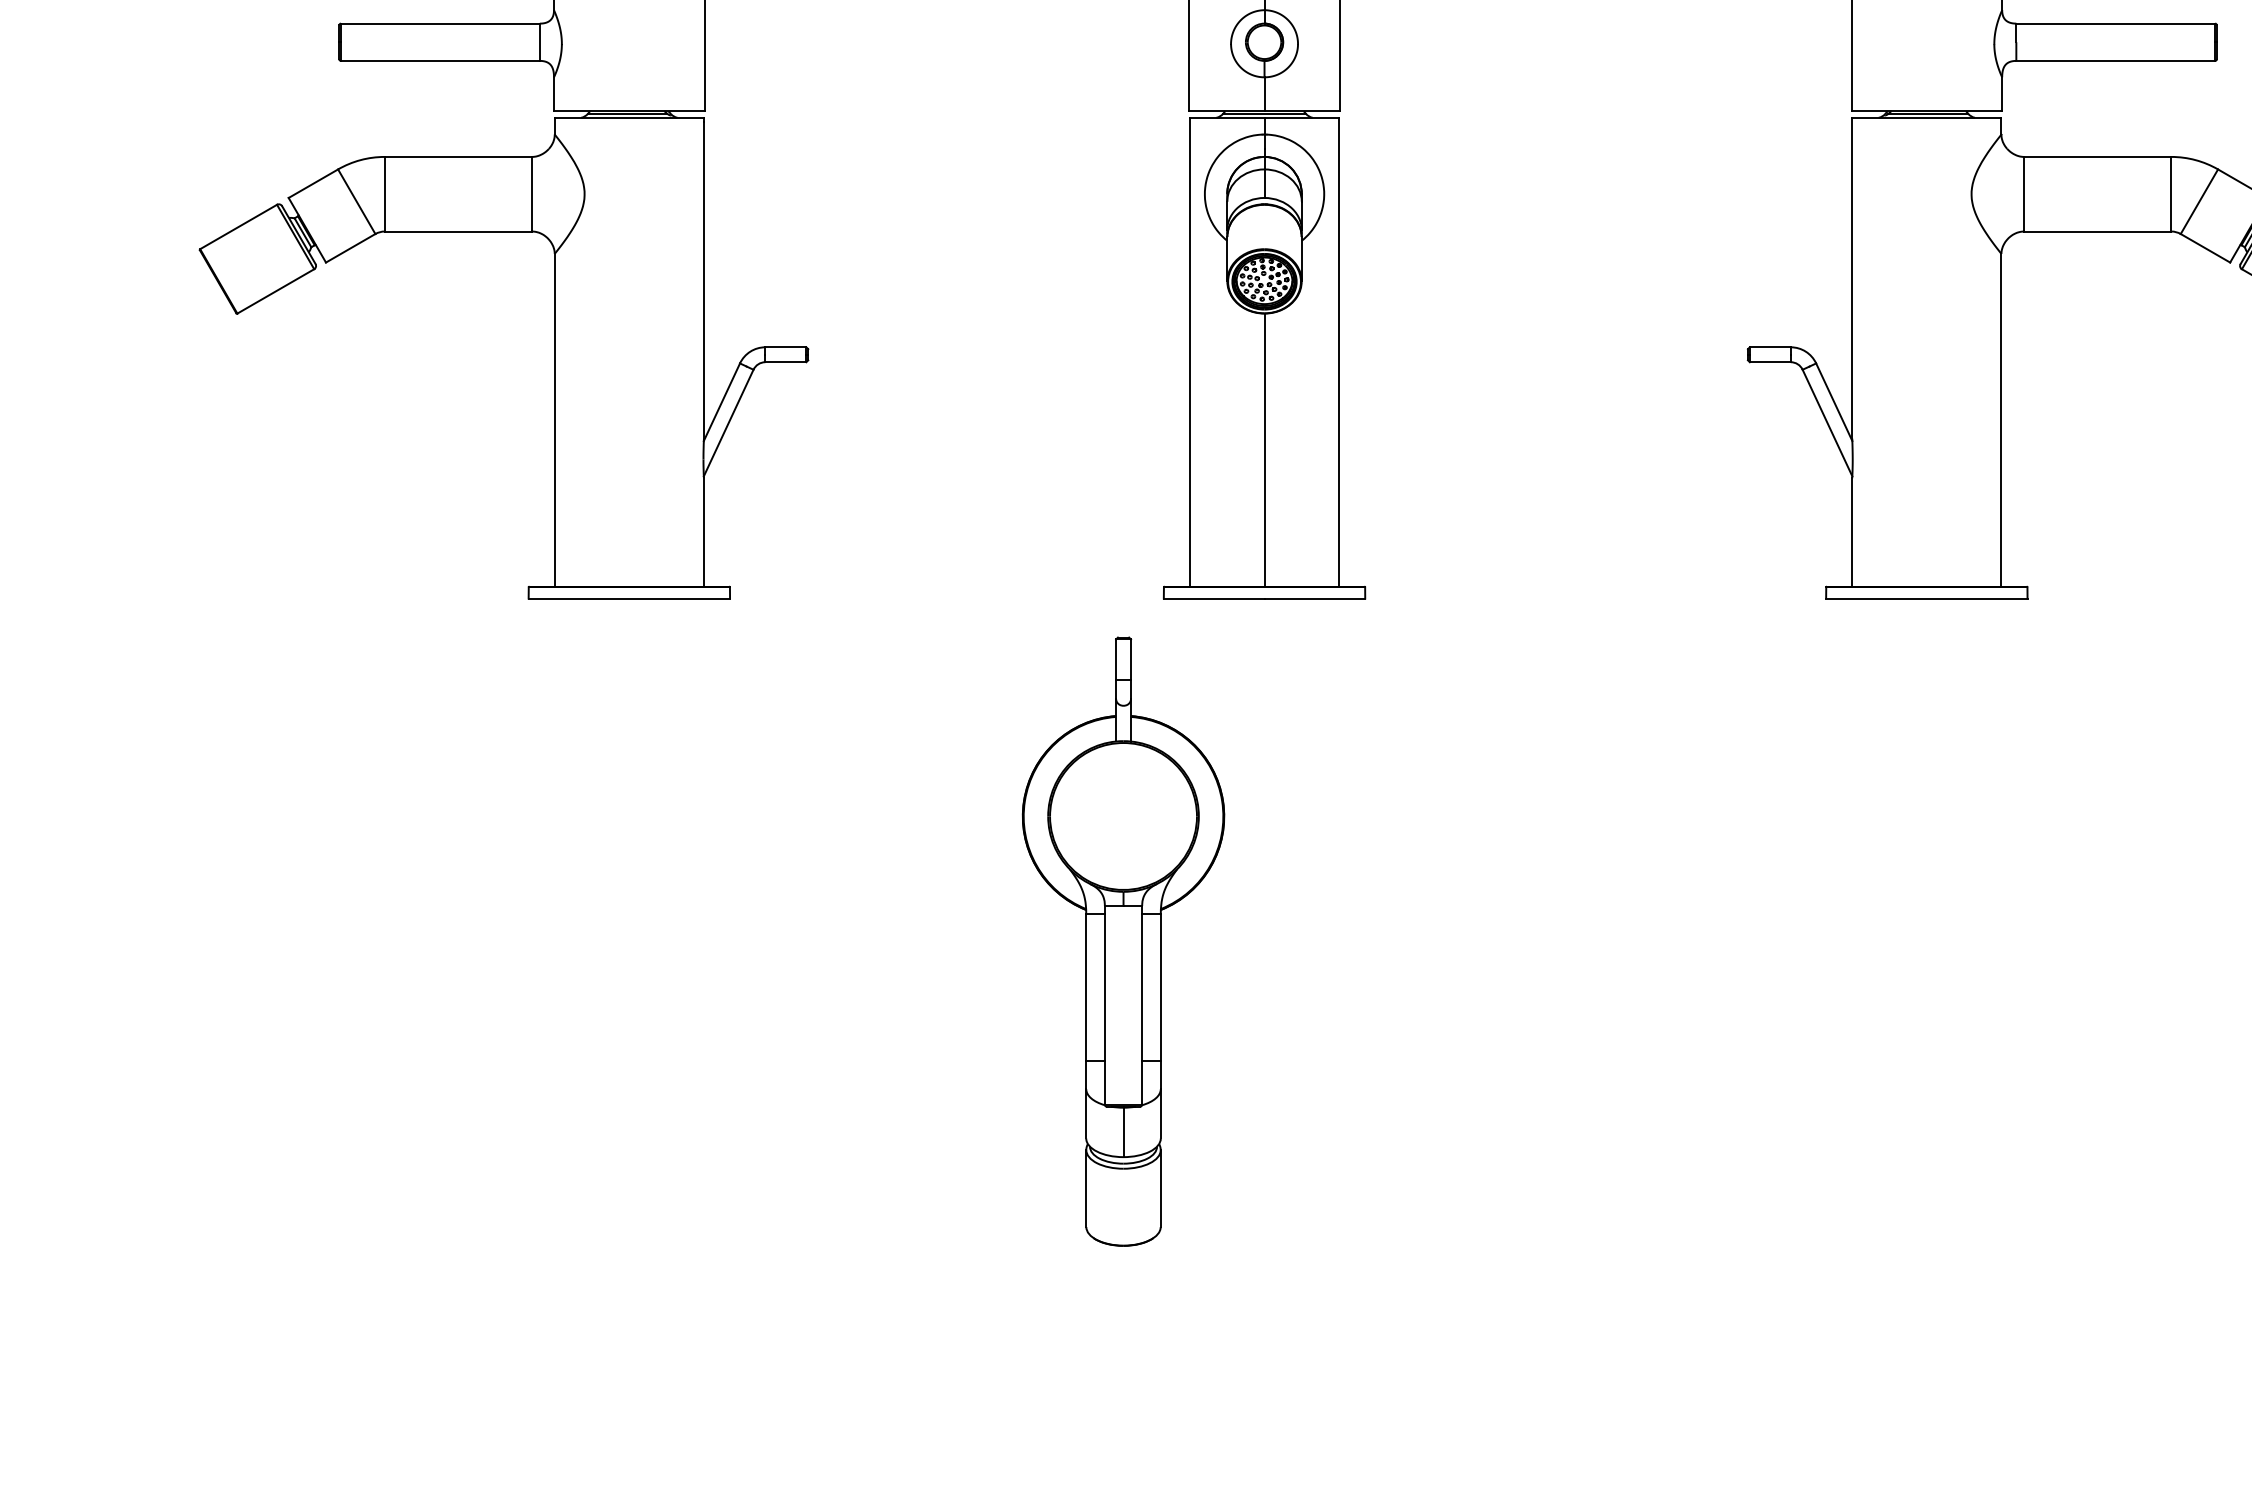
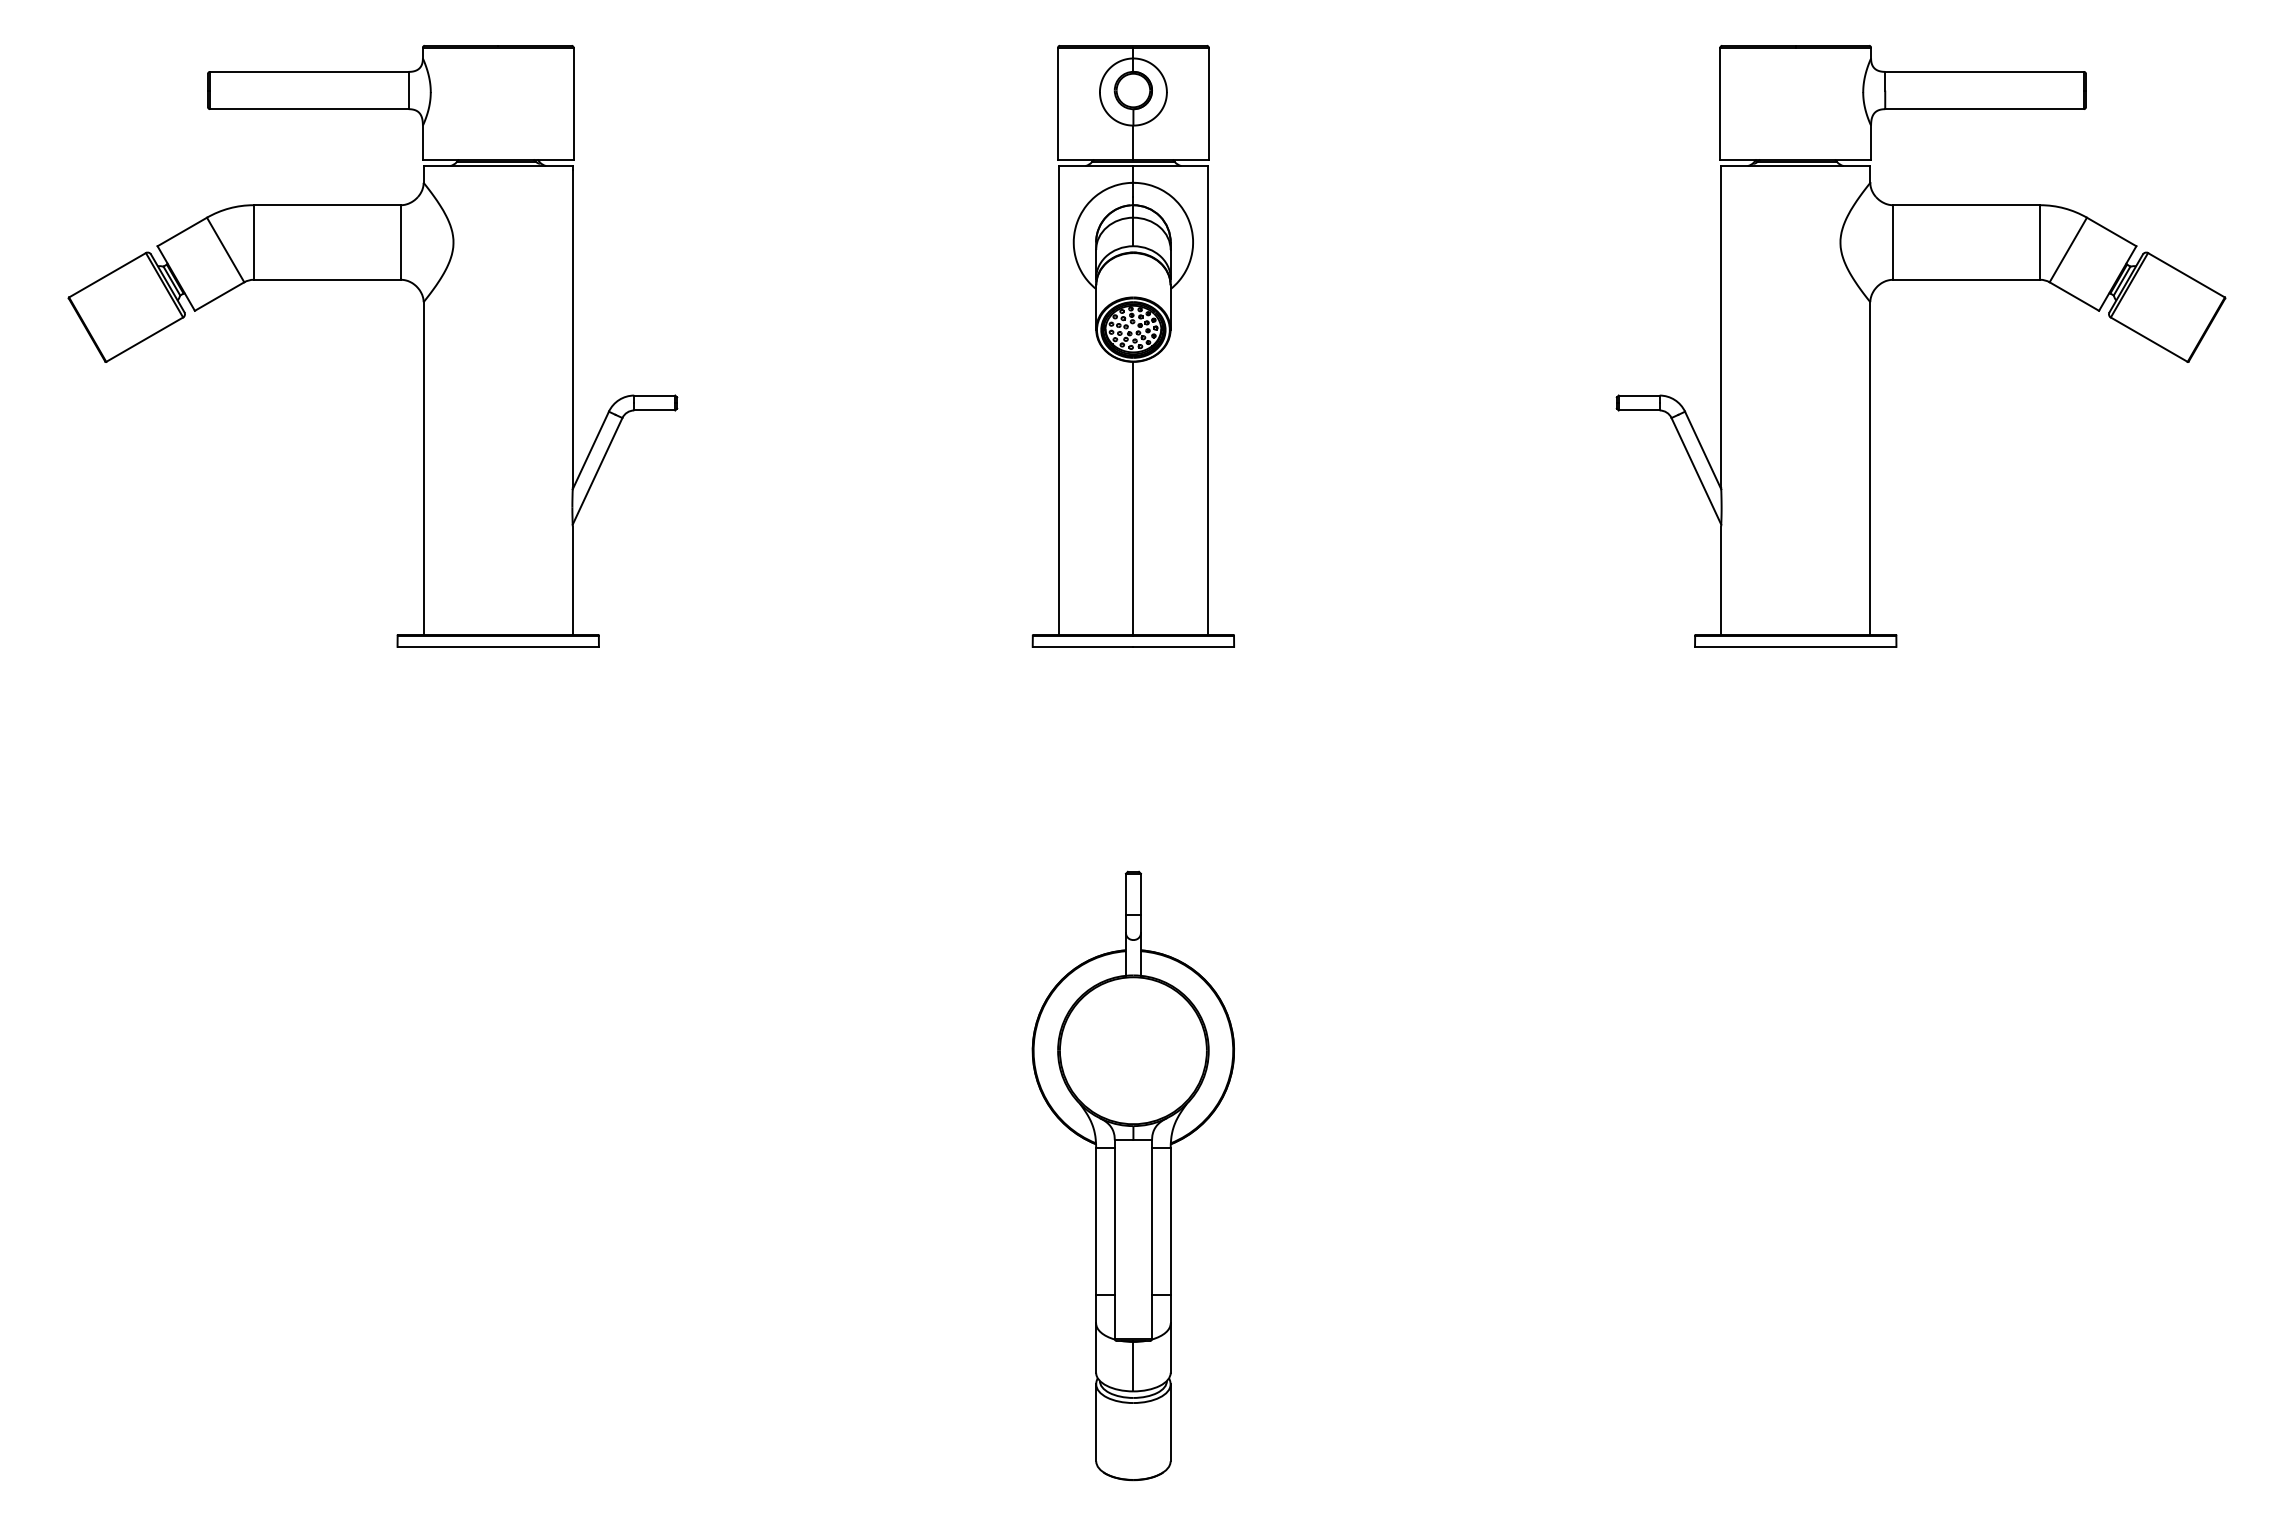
part: (1122, 941) -> (1132, 1175), moved

